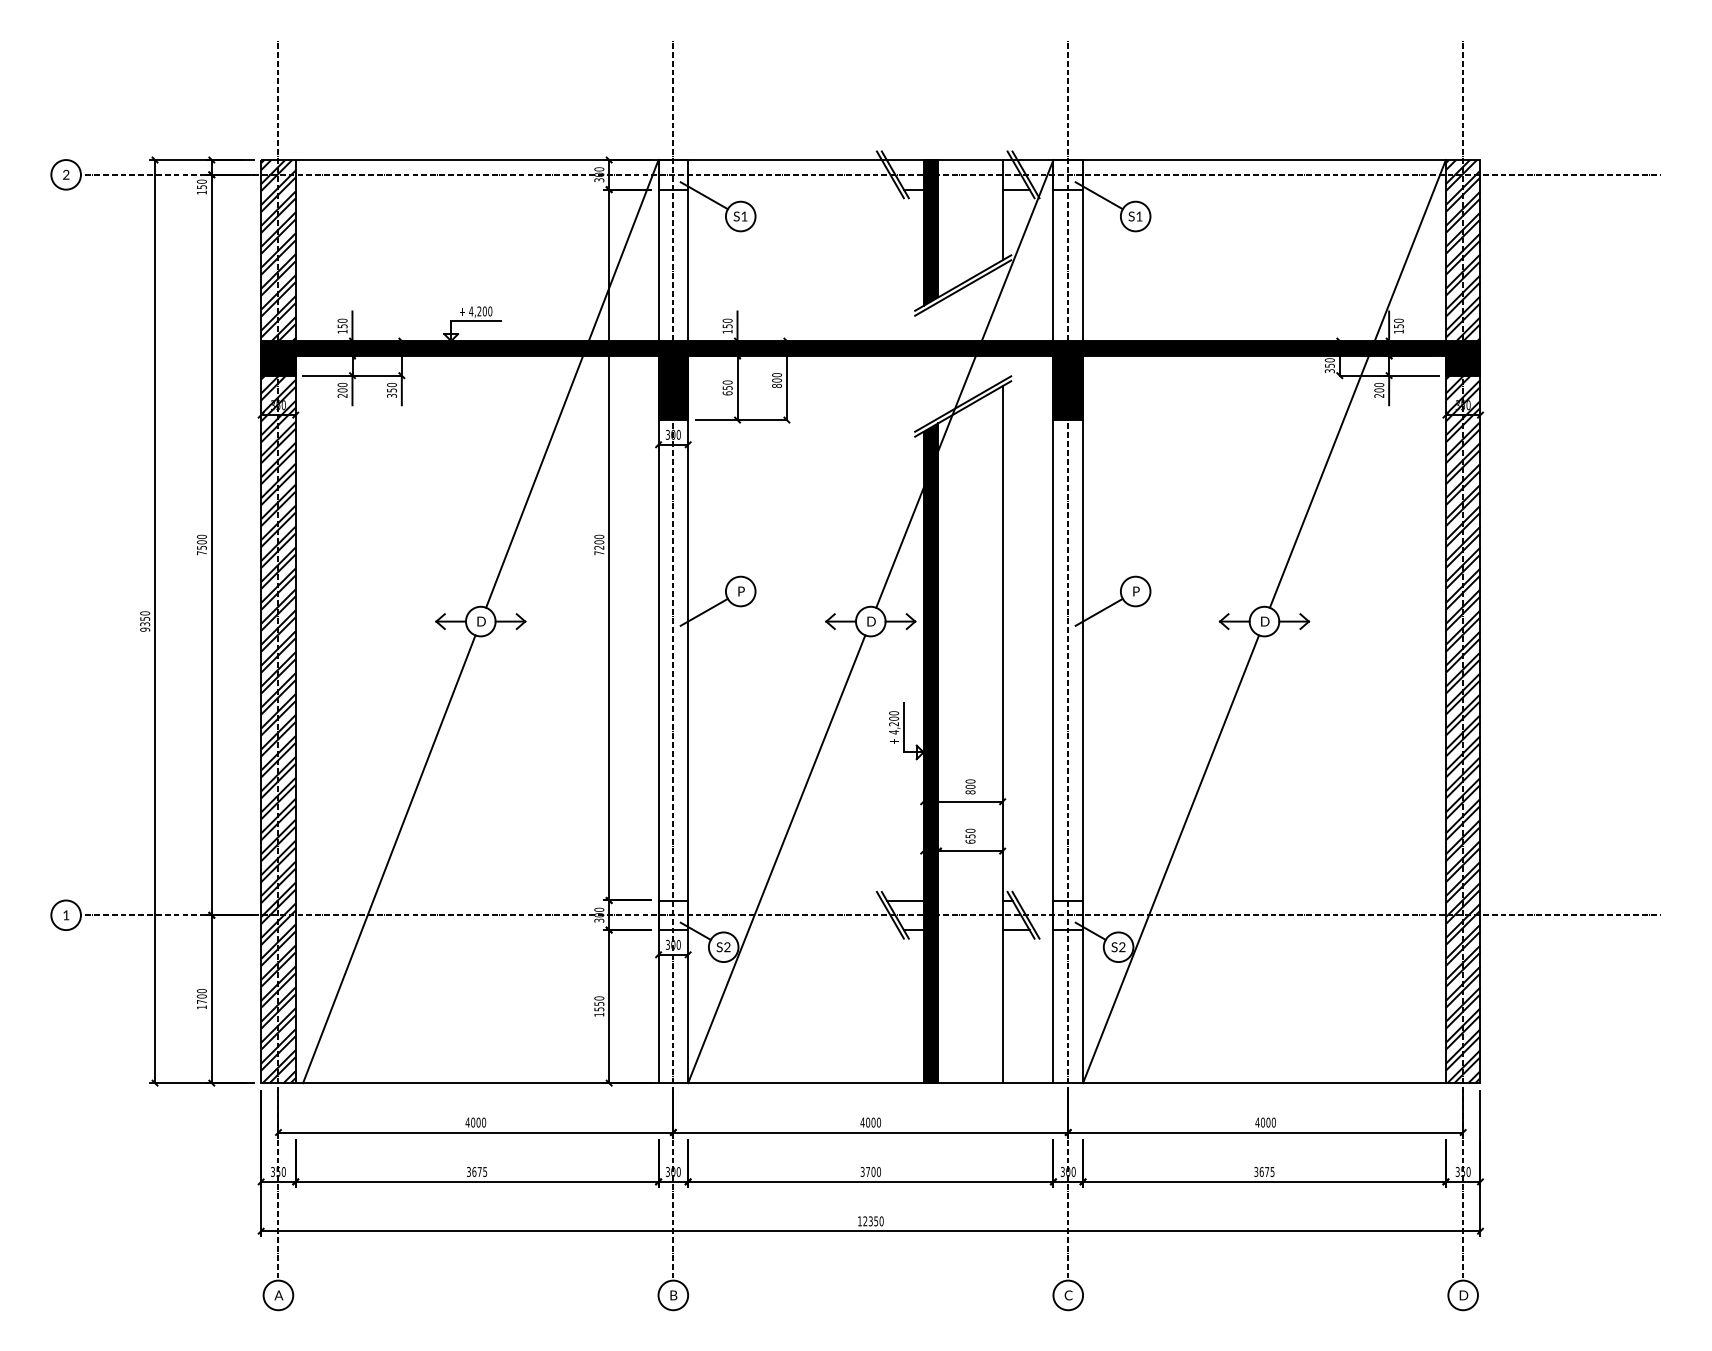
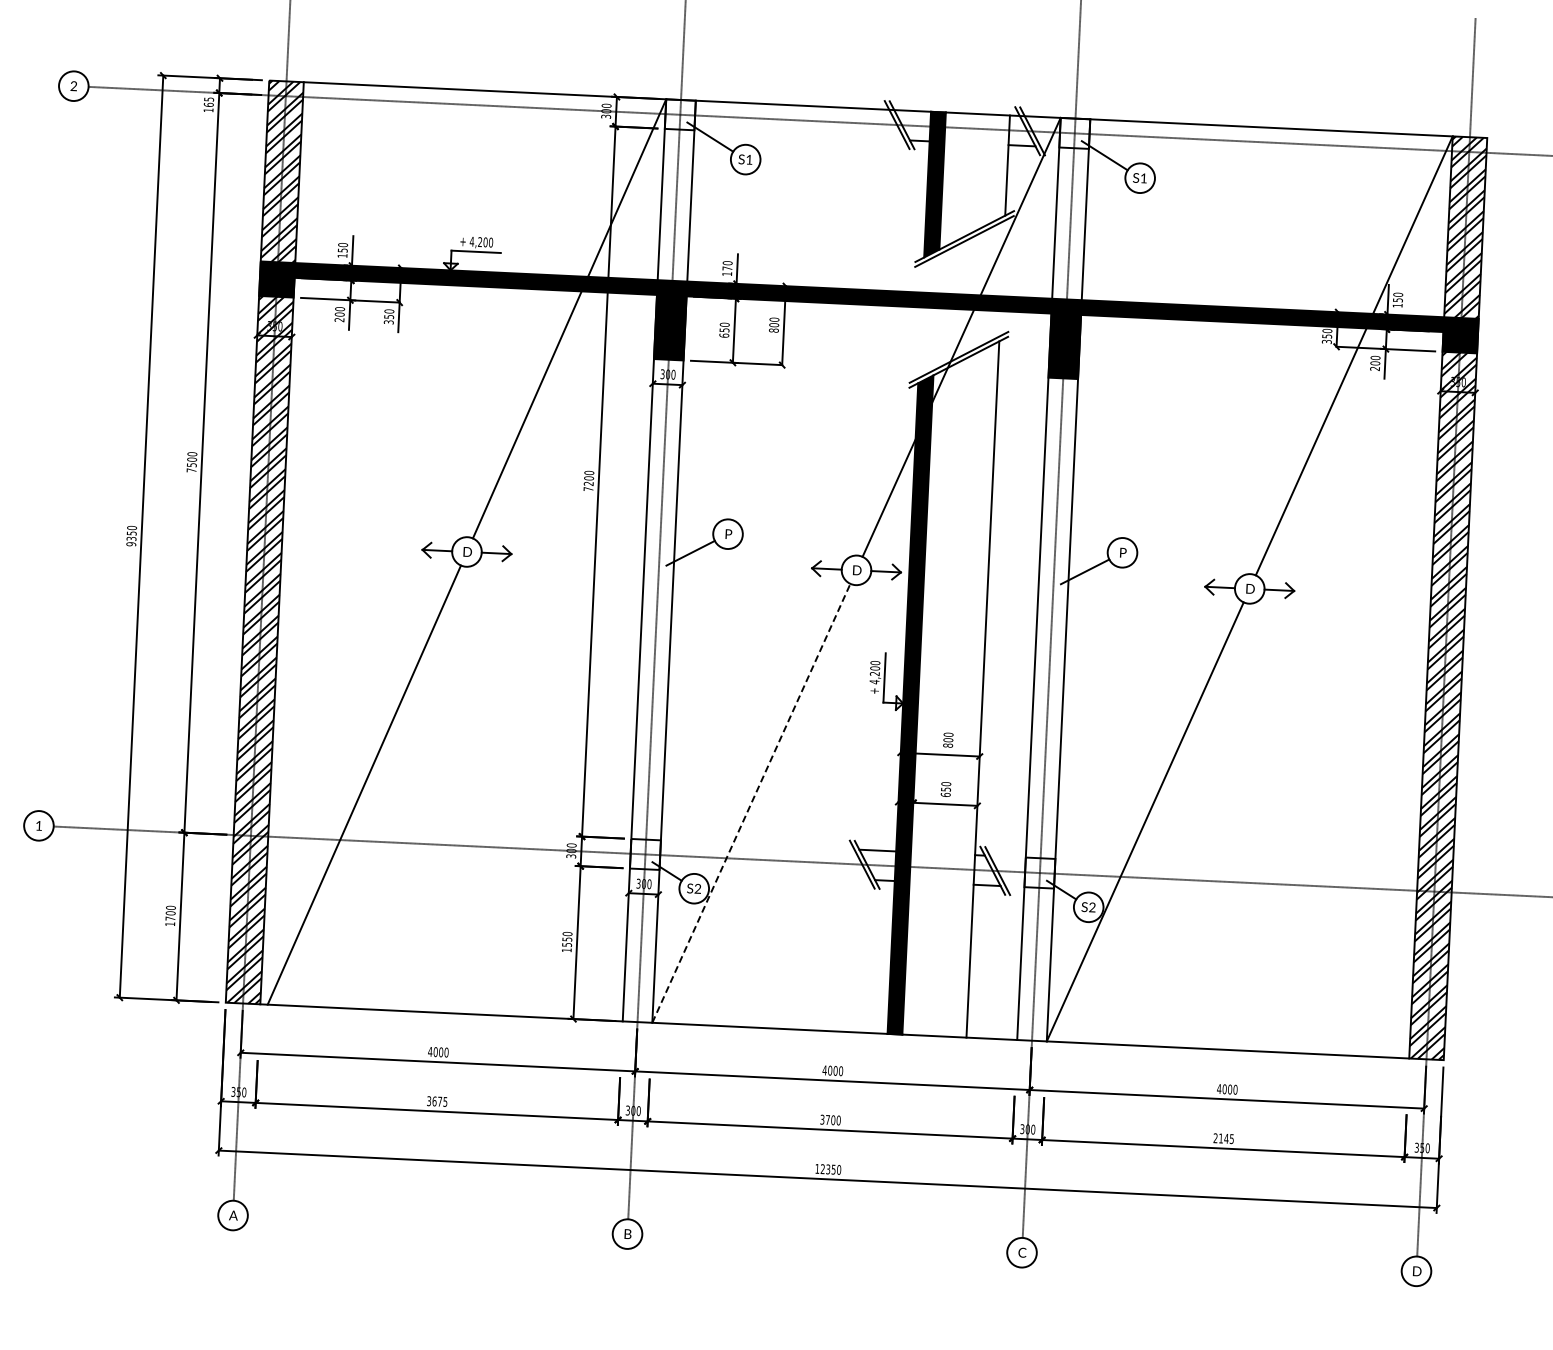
text: (201, 184) -> (208, 102), 150 -> 165
text: (727, 326) -> (727, 268), 150 -> 170
line: (776, 859) -> (751, 803), solid -> dashed
text: (1261, 1171) -> (1220, 1138), 3675 -> 2145

